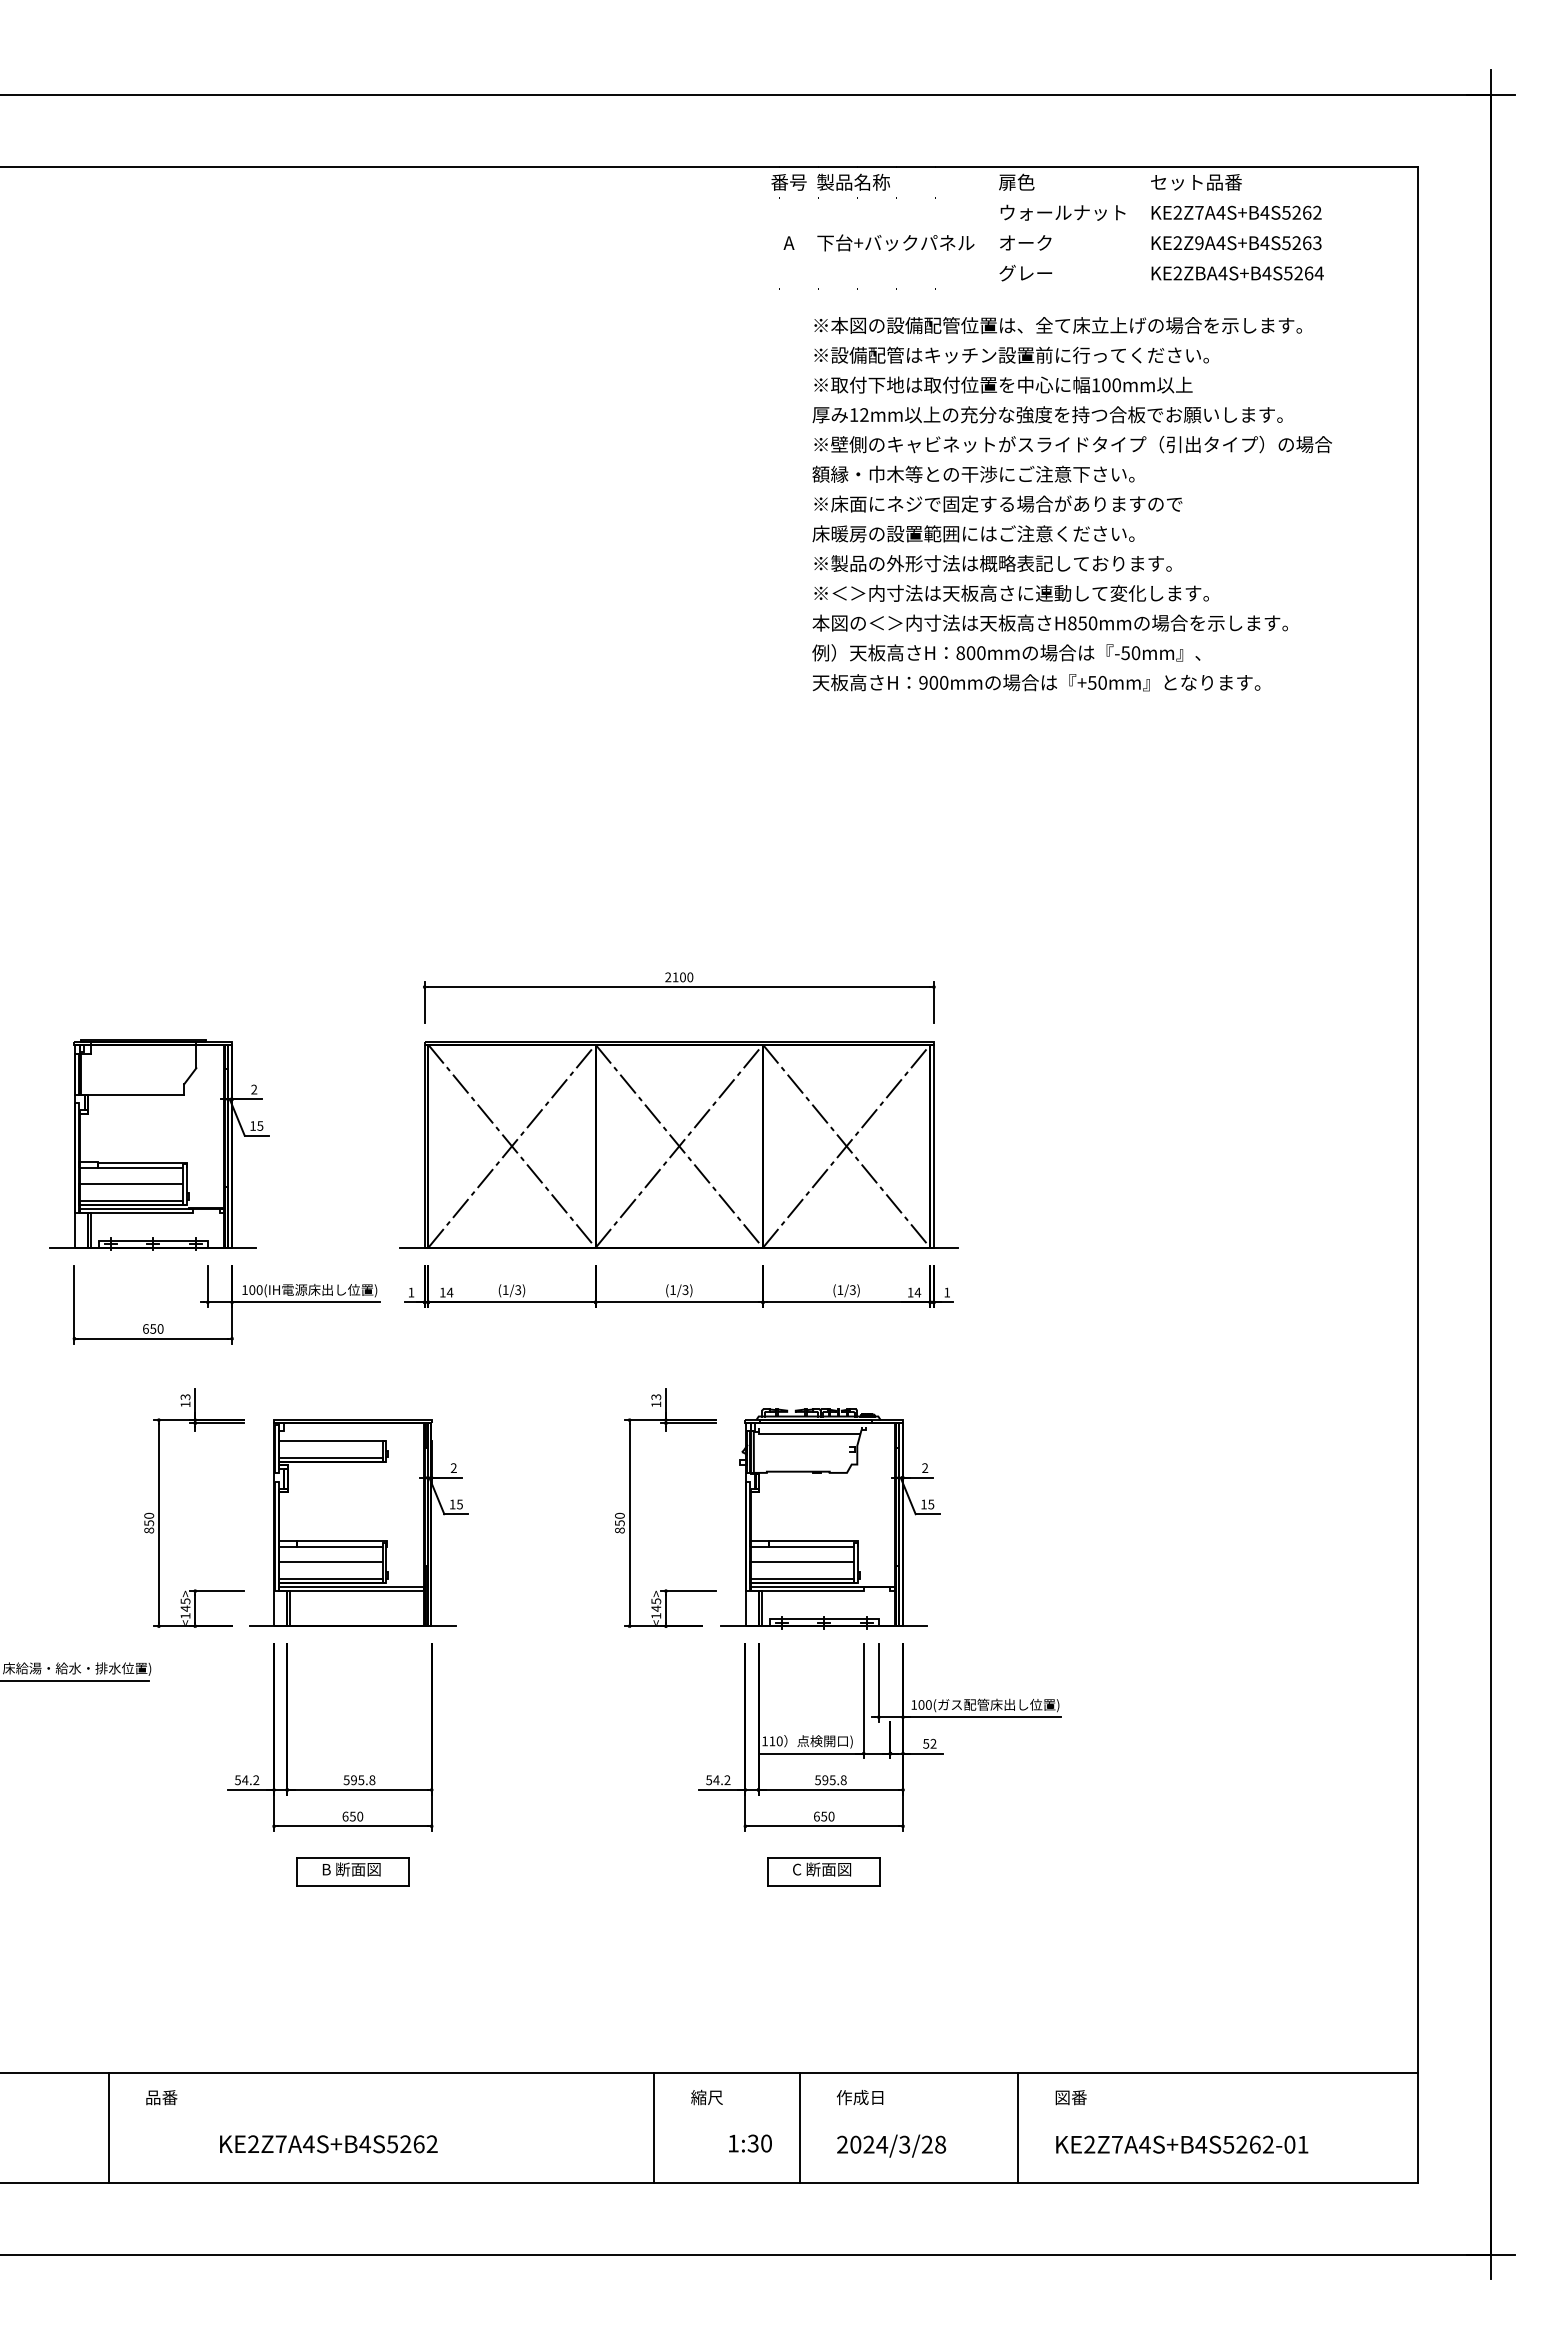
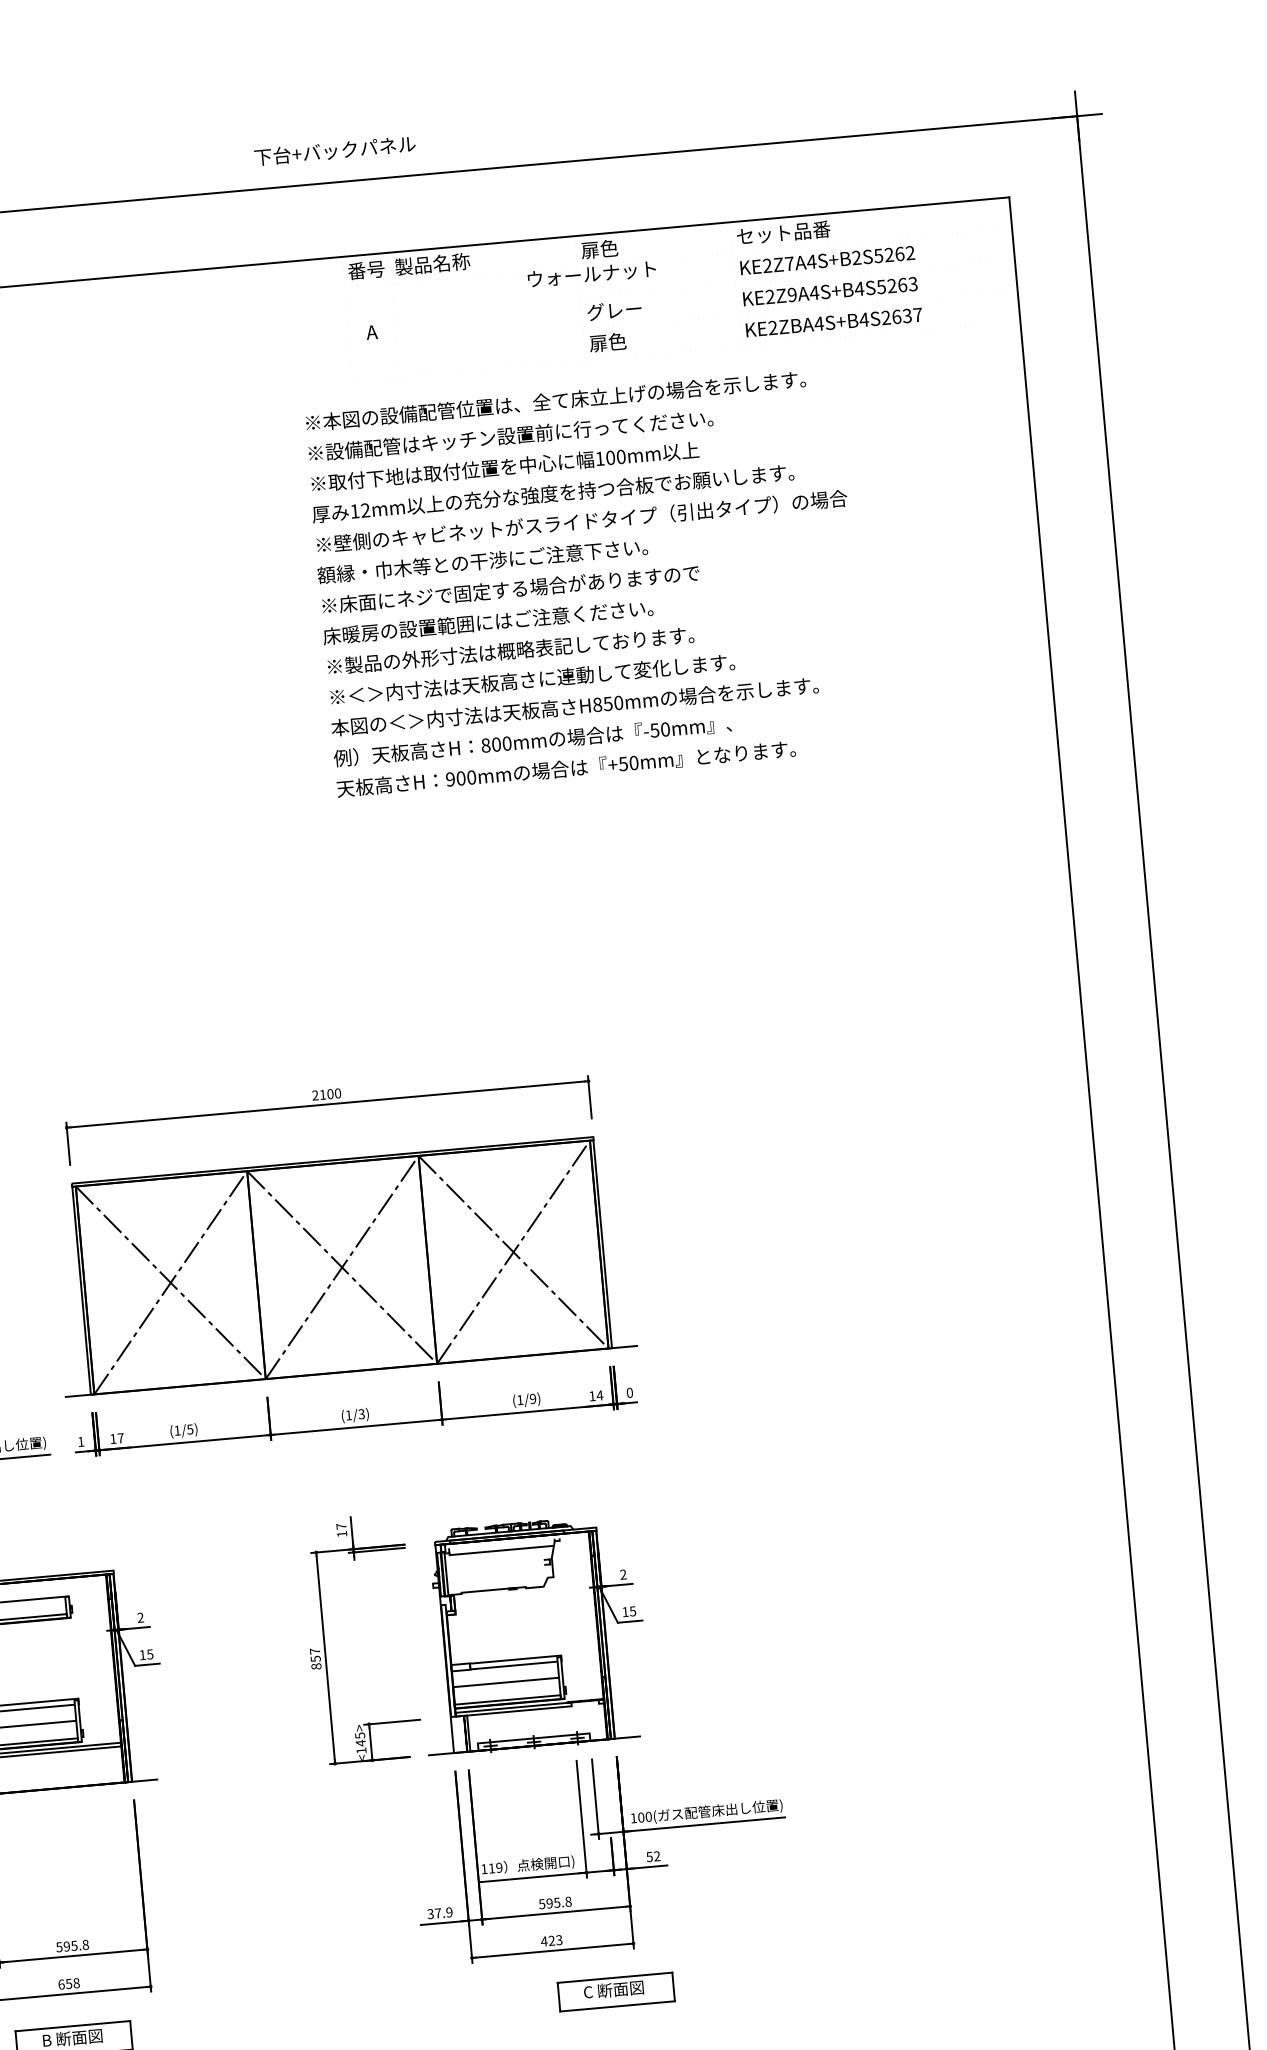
text: (1062, 212) -> (591, 274), moved
text: (1264, 212) -> (856, 257), KE2Z7A4S+B4S5262 -> KE2Z7A4S+B2S5262
text: (895, 242) -> (334, 150), moved
text: (1025, 242) -> (614, 310), オーク -> グレー
text: (1025, 272) -> (616, 340), グレー -> 扉色
text: (1303, 273) -> (901, 316), KE2ZBA4S+B4S5264 -> KE2ZBA4S+B4S2637
text: (1071, 504) -> (585, 583), moved
text: (518, 1289) -> (190, 1428), (1/3) -> (1/5)
text: (852, 1289) -> (532, 1398), (1/3) -> (1/9)
text: (449, 1292) -> (120, 1438), 14 -> 17
text: (947, 1292) -> (630, 1392), 1 -> 0
text: (656, 1397) -> (341, 1526), 13 -> 17
text: (619, 1515) -> (314, 1651), 850 -> 857
text: (779, 1741) -> (499, 1867), 110 -> 119
text: (718, 1780) -> (440, 1913), 54.2 -> 37.9
text: (360, 1816) -> (76, 1983), 650 -> 658
text: (823, 1816) -> (551, 1940), 650 -> 423
part: (823, 1871) -> (615, 1991), moved

